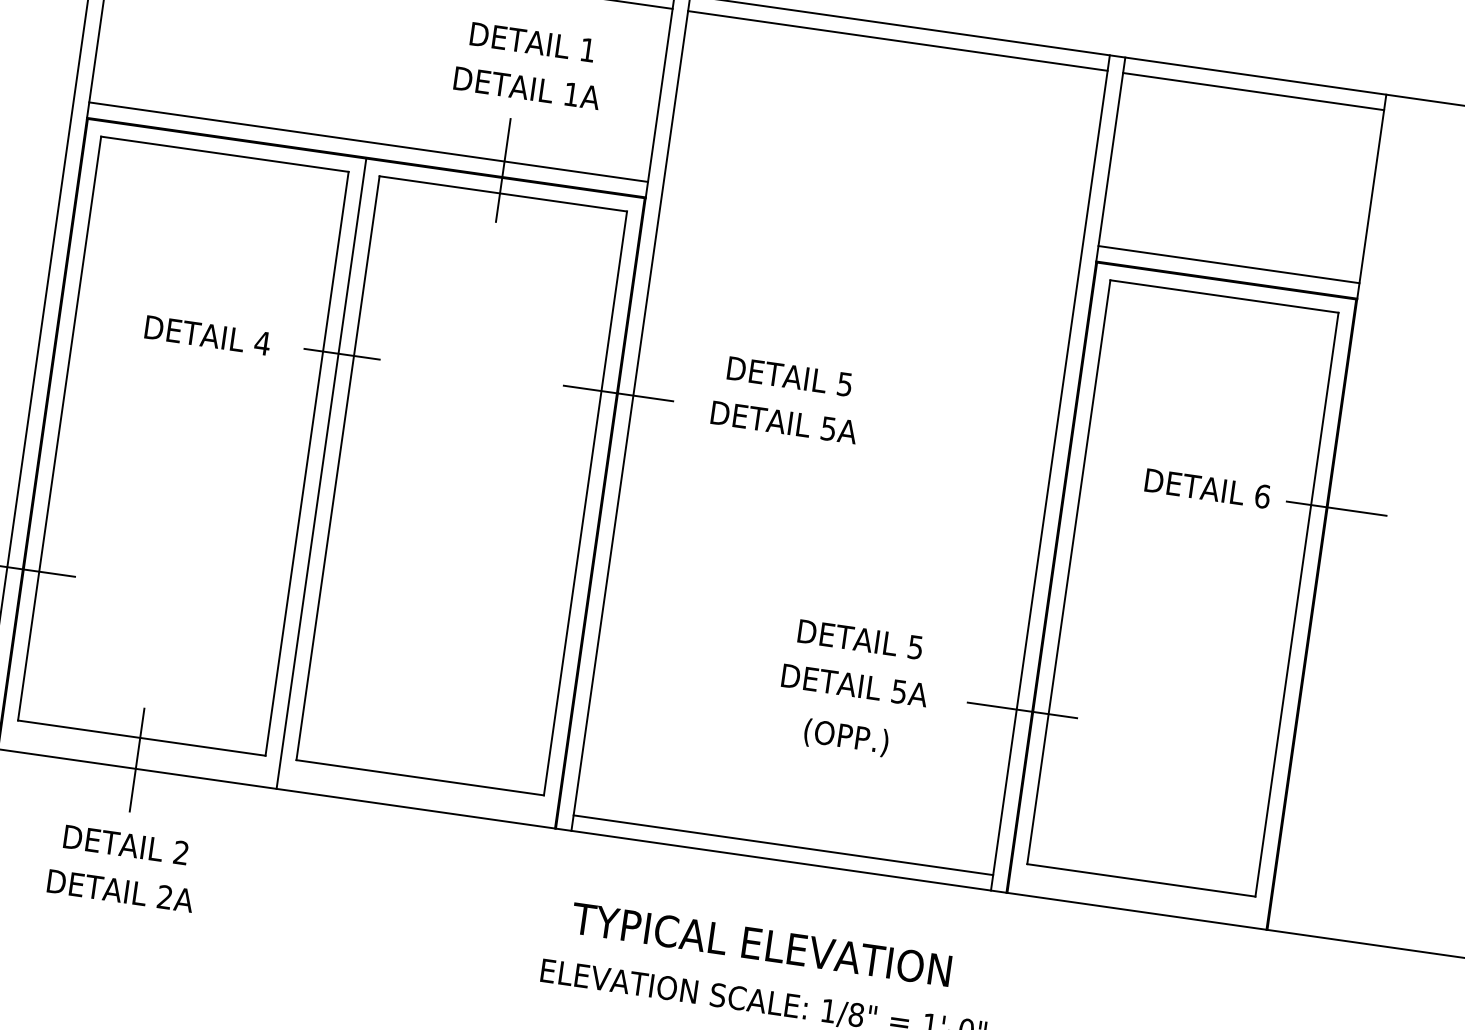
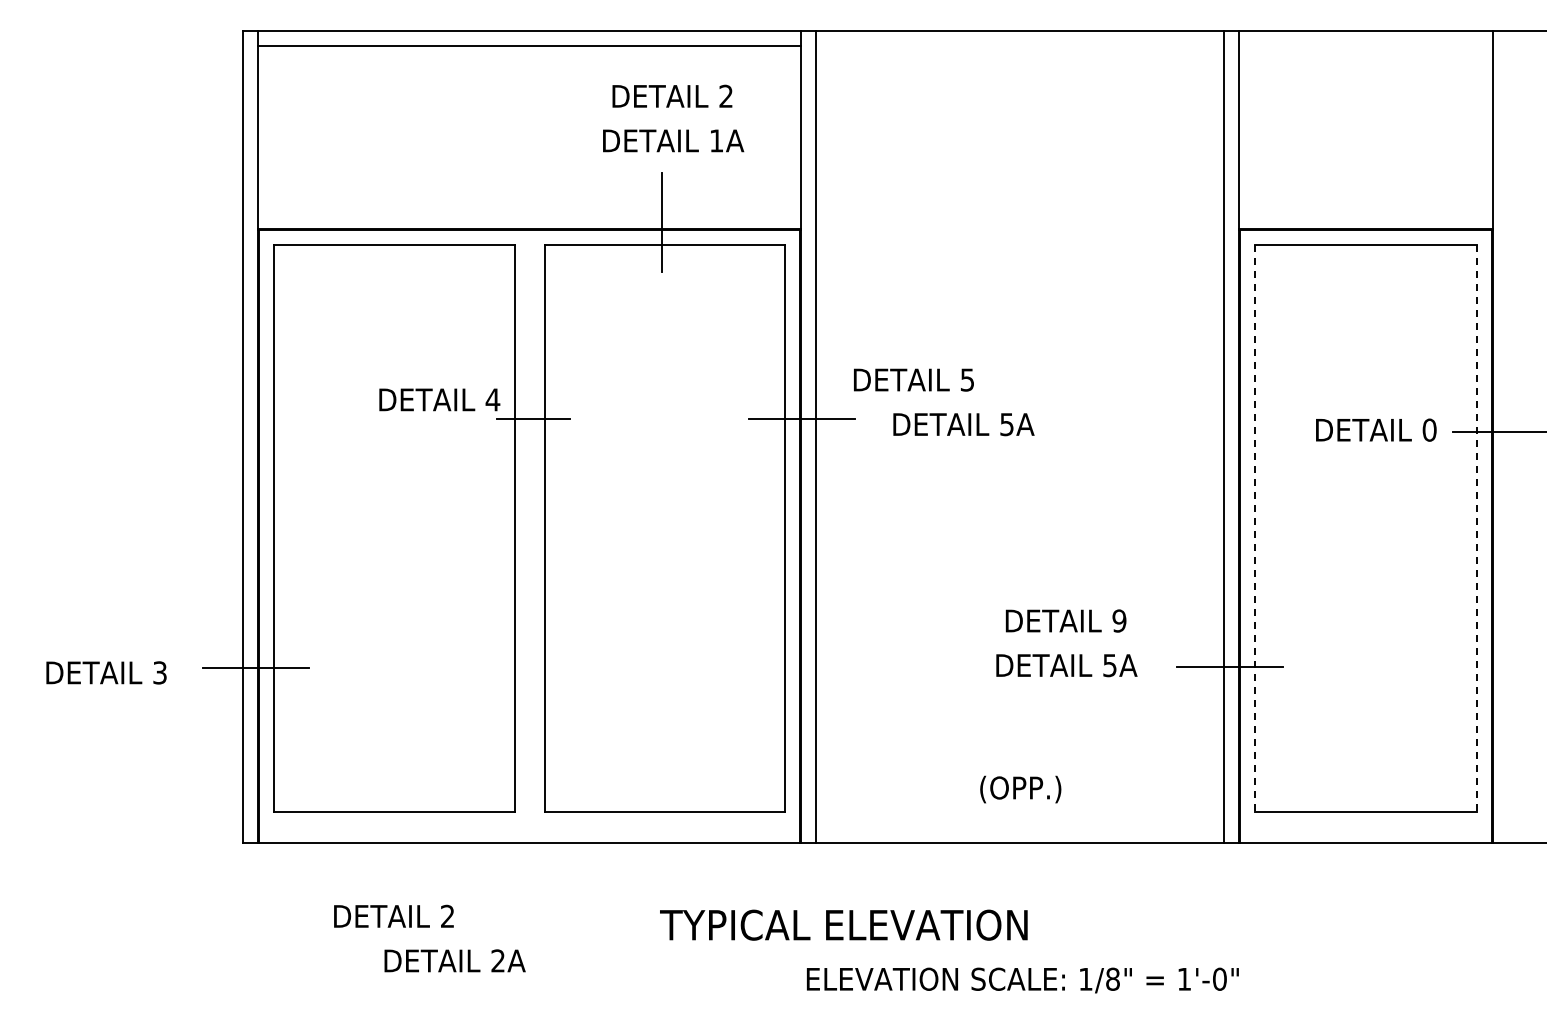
line: (898, 40) -> (1020, 45), removed
text: (587, 49) -> (725, 95), 1 -> 2
line: (1253, 91) -> (1366, 45), removed
line: (368, 141) -> (529, 213), removed
line: (1229, 264) -> (1366, 213), removed
text: (207, 335) -> (439, 399), moved
text: (789, 375) -> (913, 379), moved
line: (321, 473) -> (529, 535), removed
text: (1262, 495) -> (1429, 429), 6 -> 0
line: (1069, 572) -> (1255, 528), solid -> dashed
line: (1297, 604) -> (1477, 528), solid -> dashed
text: (915, 646) -> (1119, 620), 5 -> 9
text: (846, 737) -> (1020, 789), moved
line: (136, 759) -> (392, 833), removed
line: (783, 845) -> (1020, 827), removed
text: (120, 890) -> (454, 960), moved
text: (761, 943) -> (843, 924), moved

